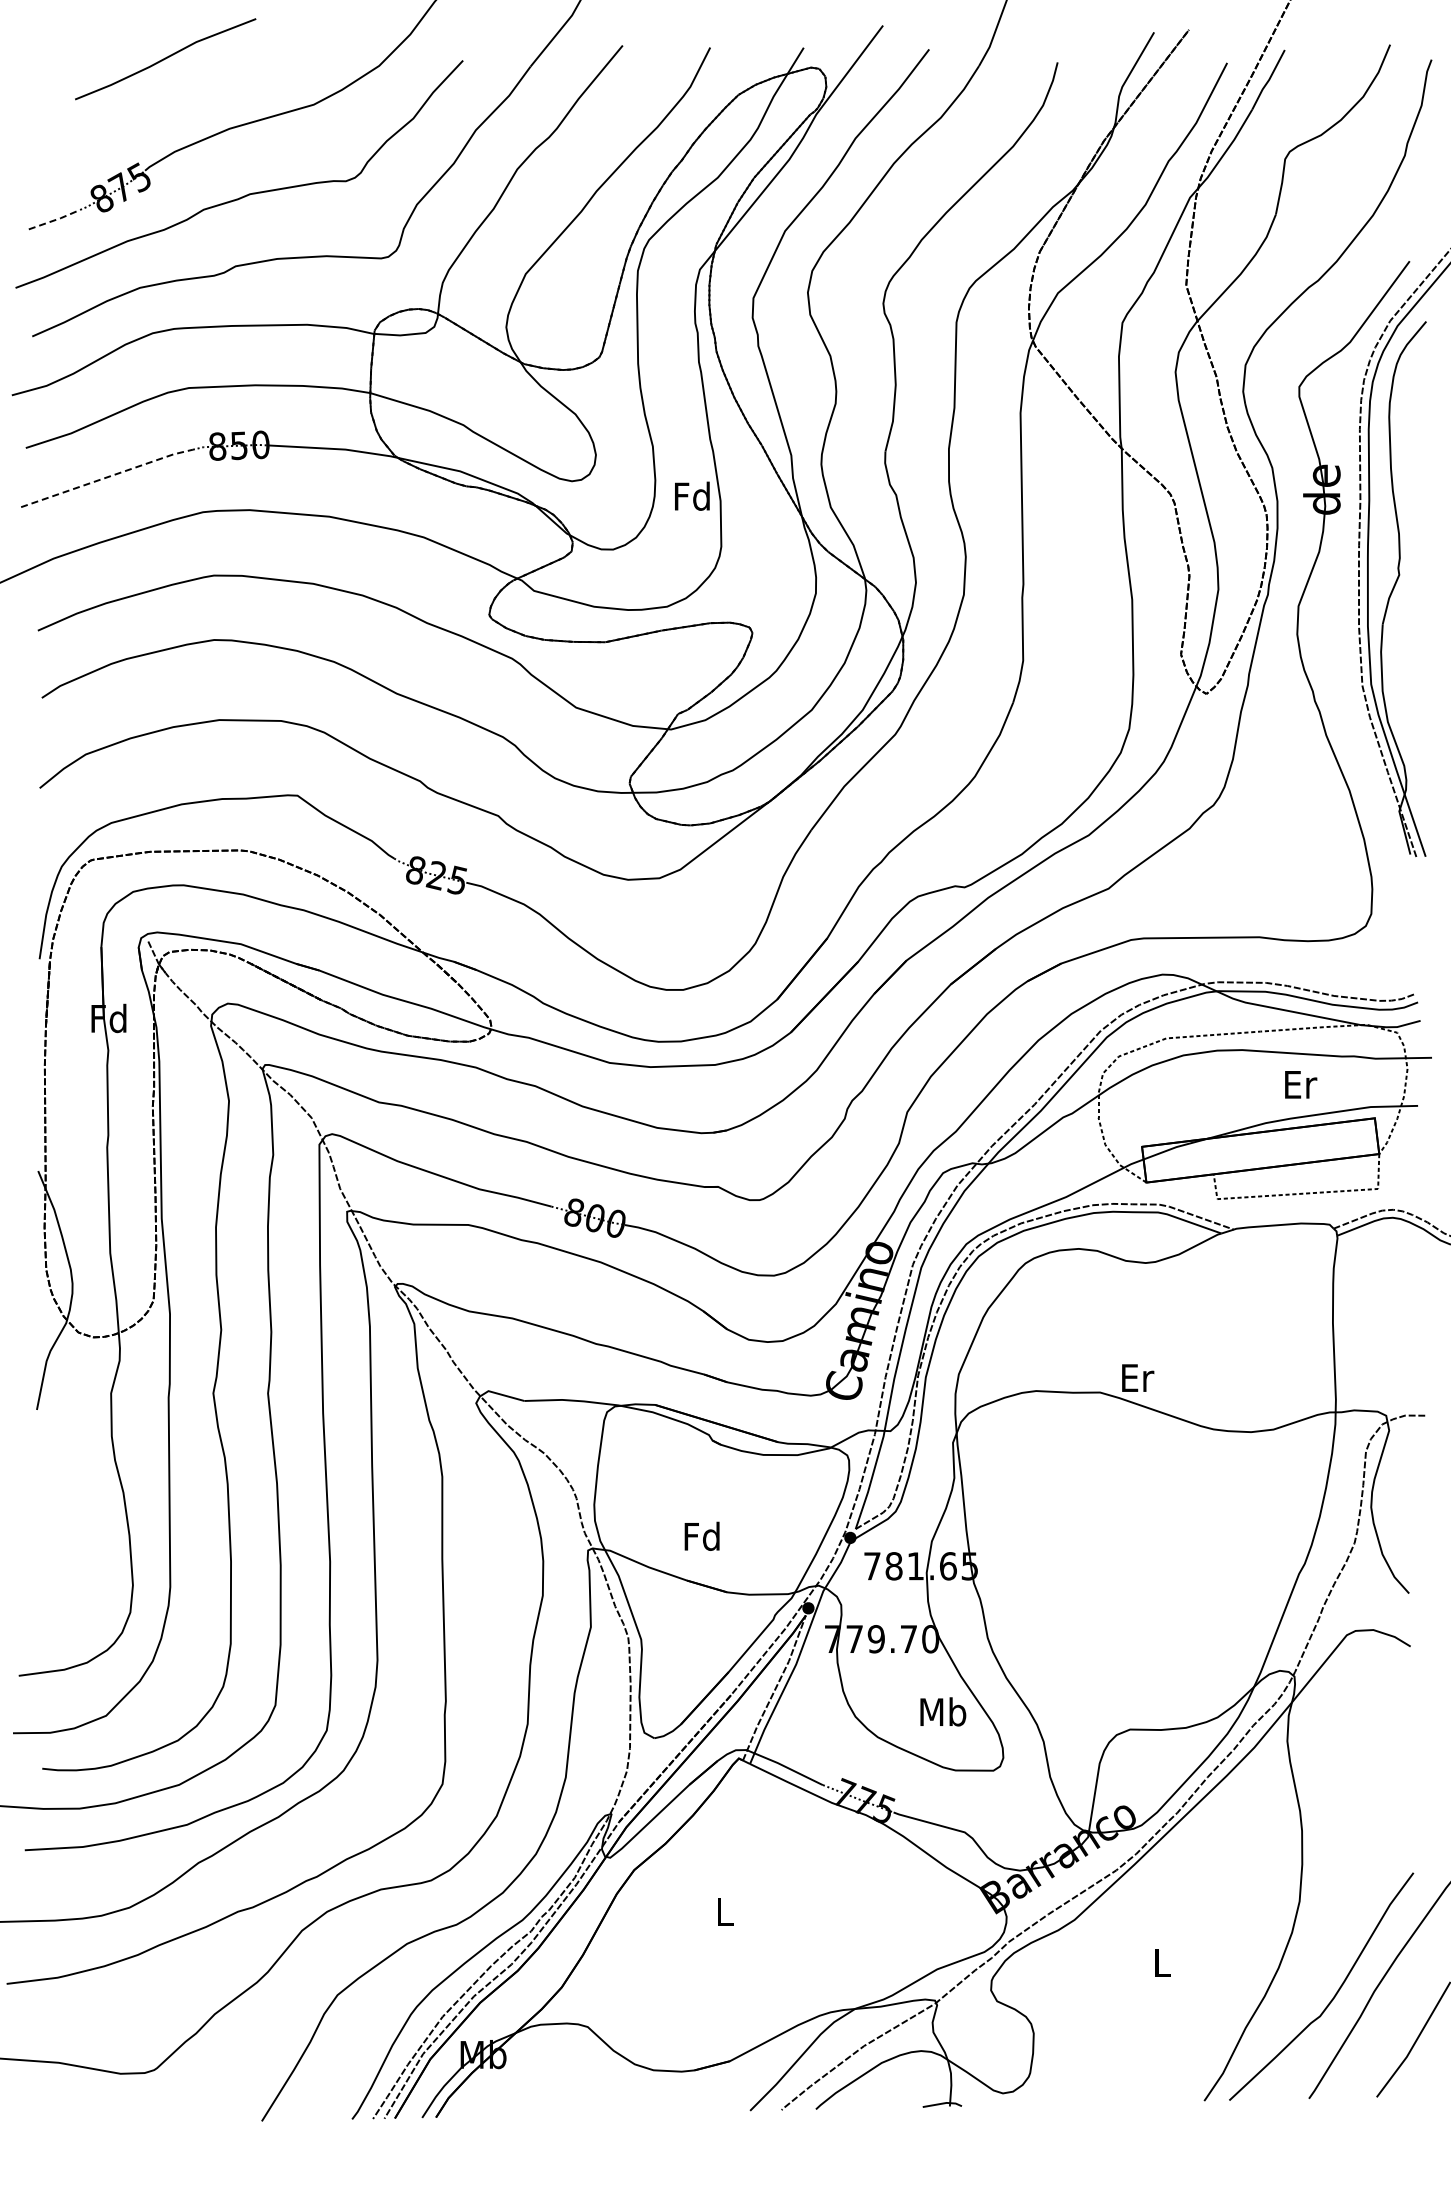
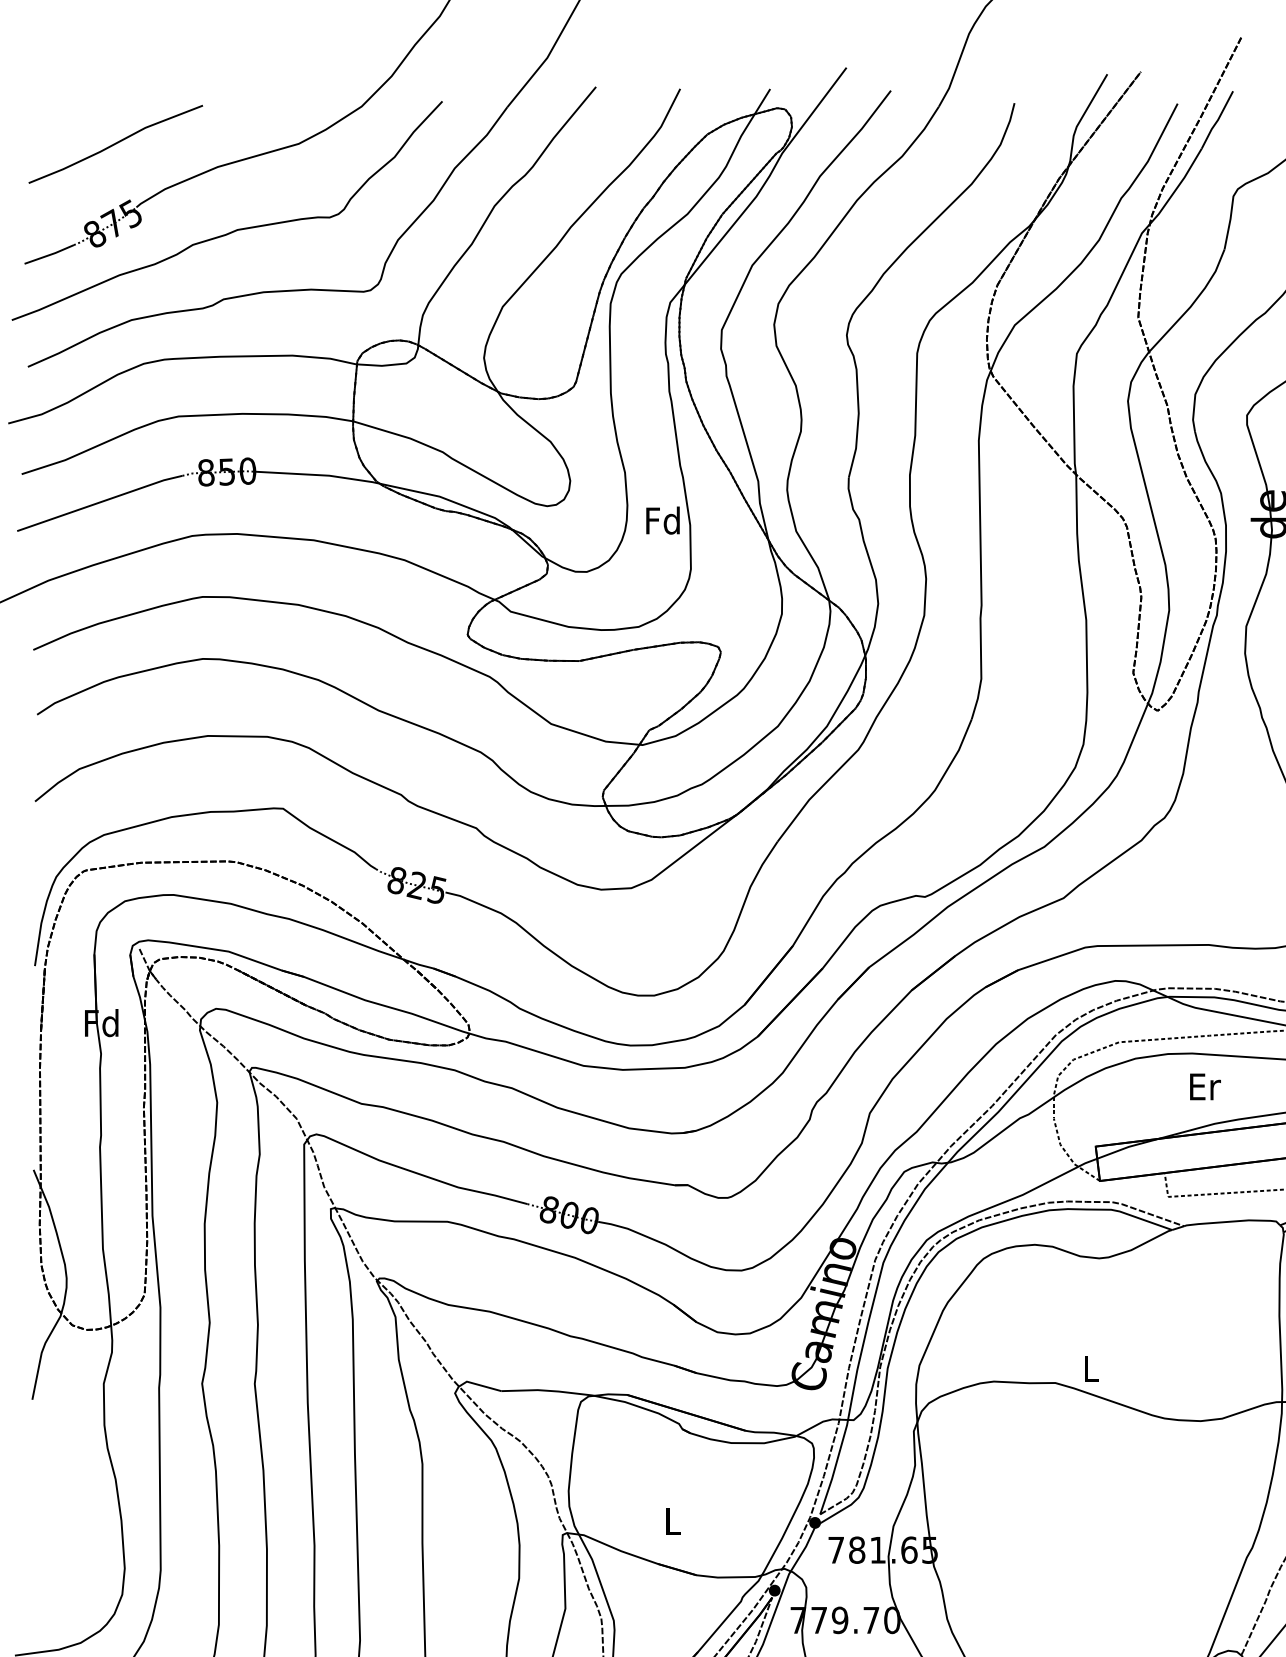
line: (165, 59) -> (115, 144), moved
line: (55, 220) -> (50, 255), dashed -> solid
line: (107, 477) -> (100, 502), dashed -> solid
text: (1301, 1084) -> (1205, 1086), moved
text: (1138, 1377) -> (1092, 1368), Er -> L
text: (701, 1535) -> (671, 1520), Fd -> L

